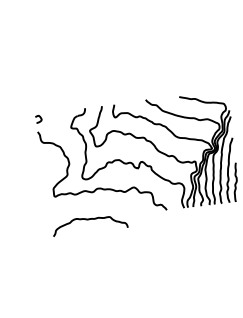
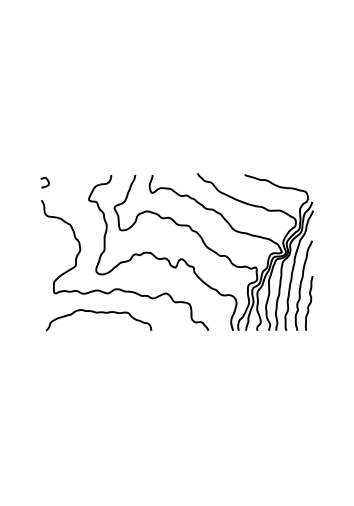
curve: (89, 220) -> (98, 313), moved

